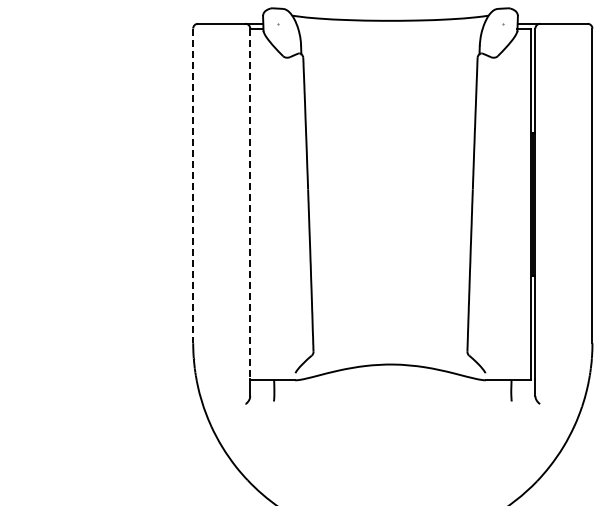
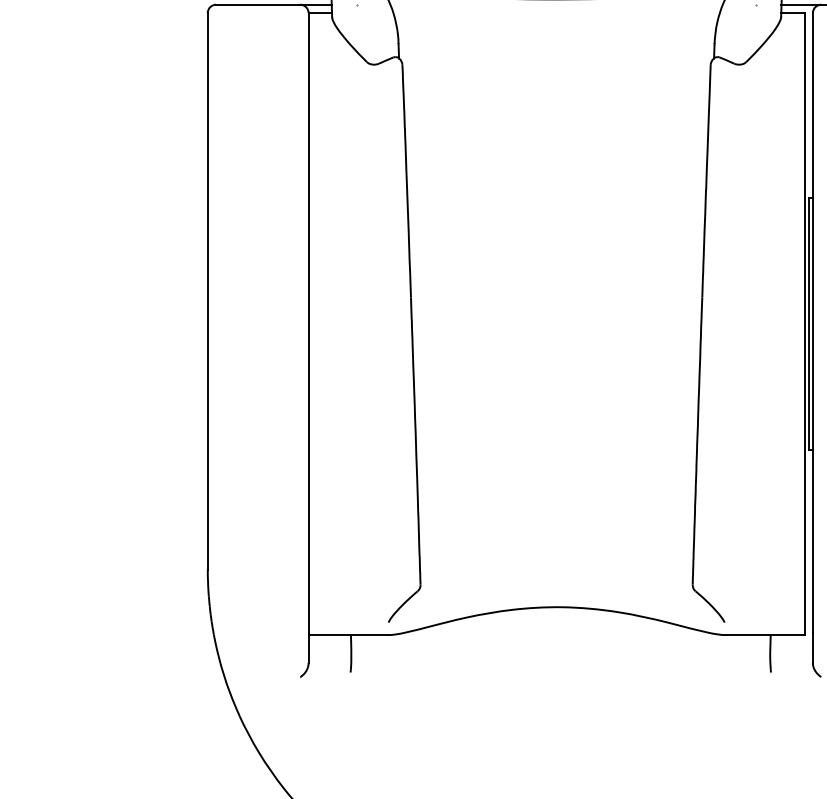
line: (193, 186) -> (208, 292), dashed -> solid
line: (250, 204) -> (309, 324), dashed -> solid

